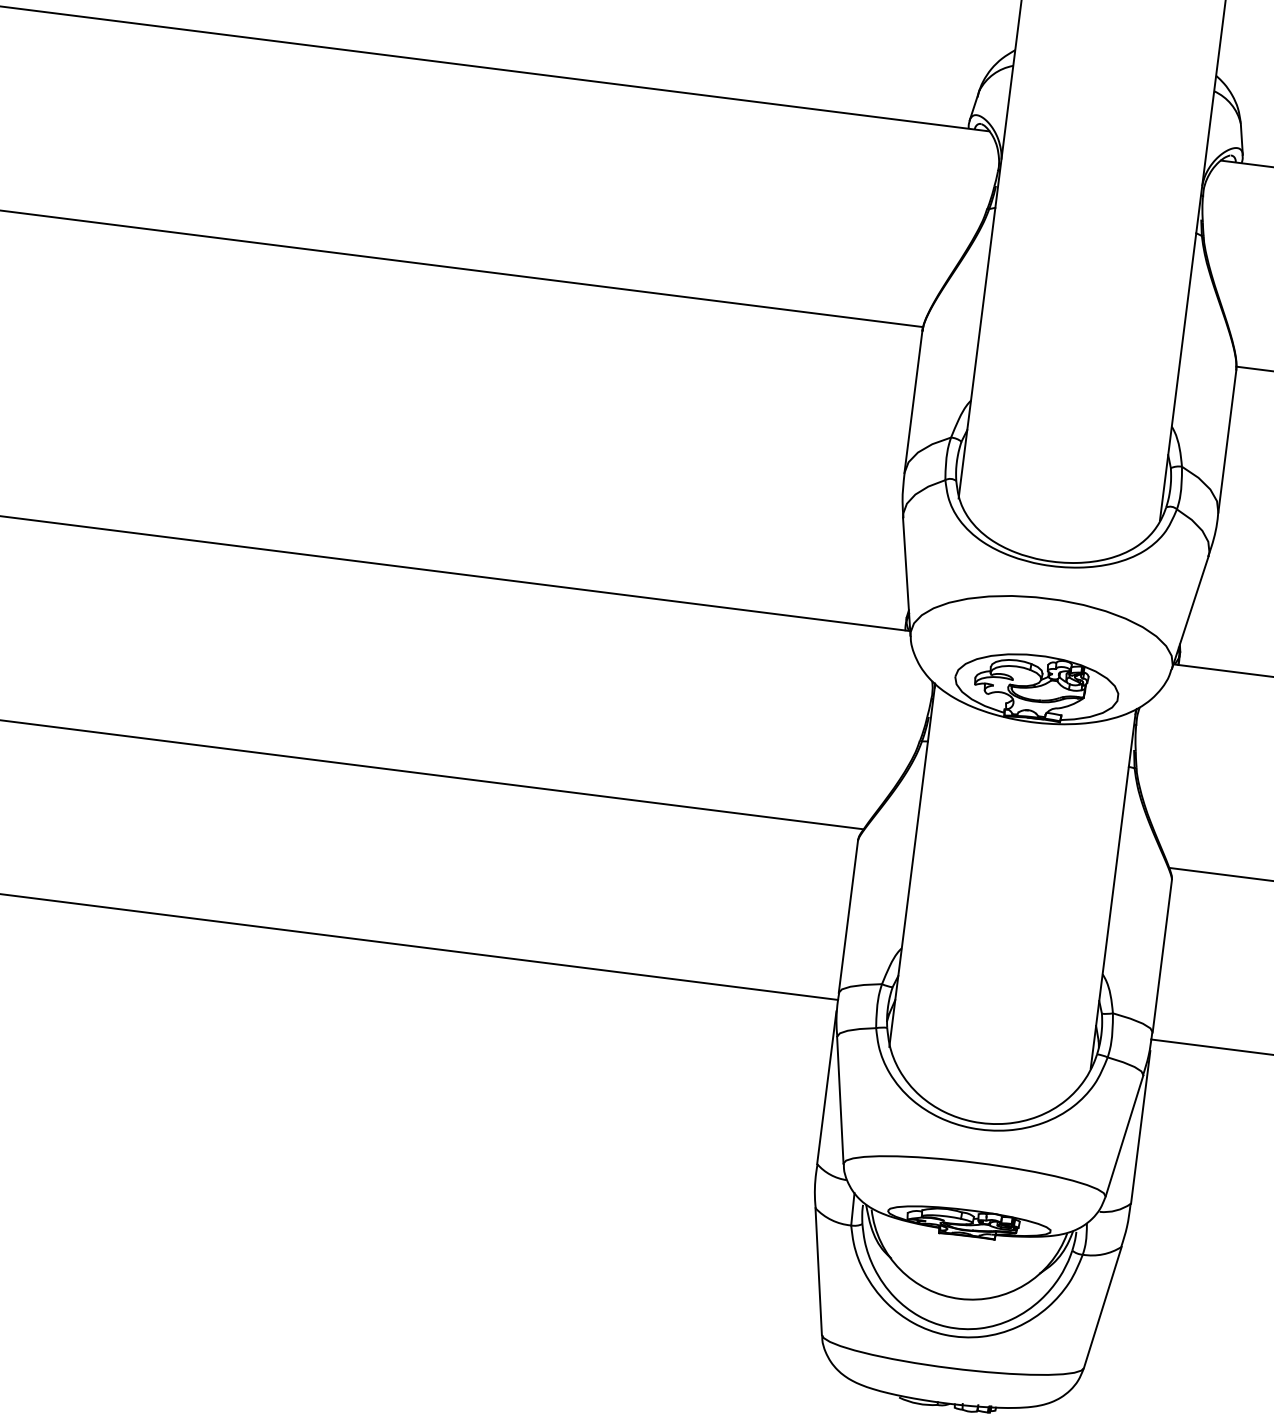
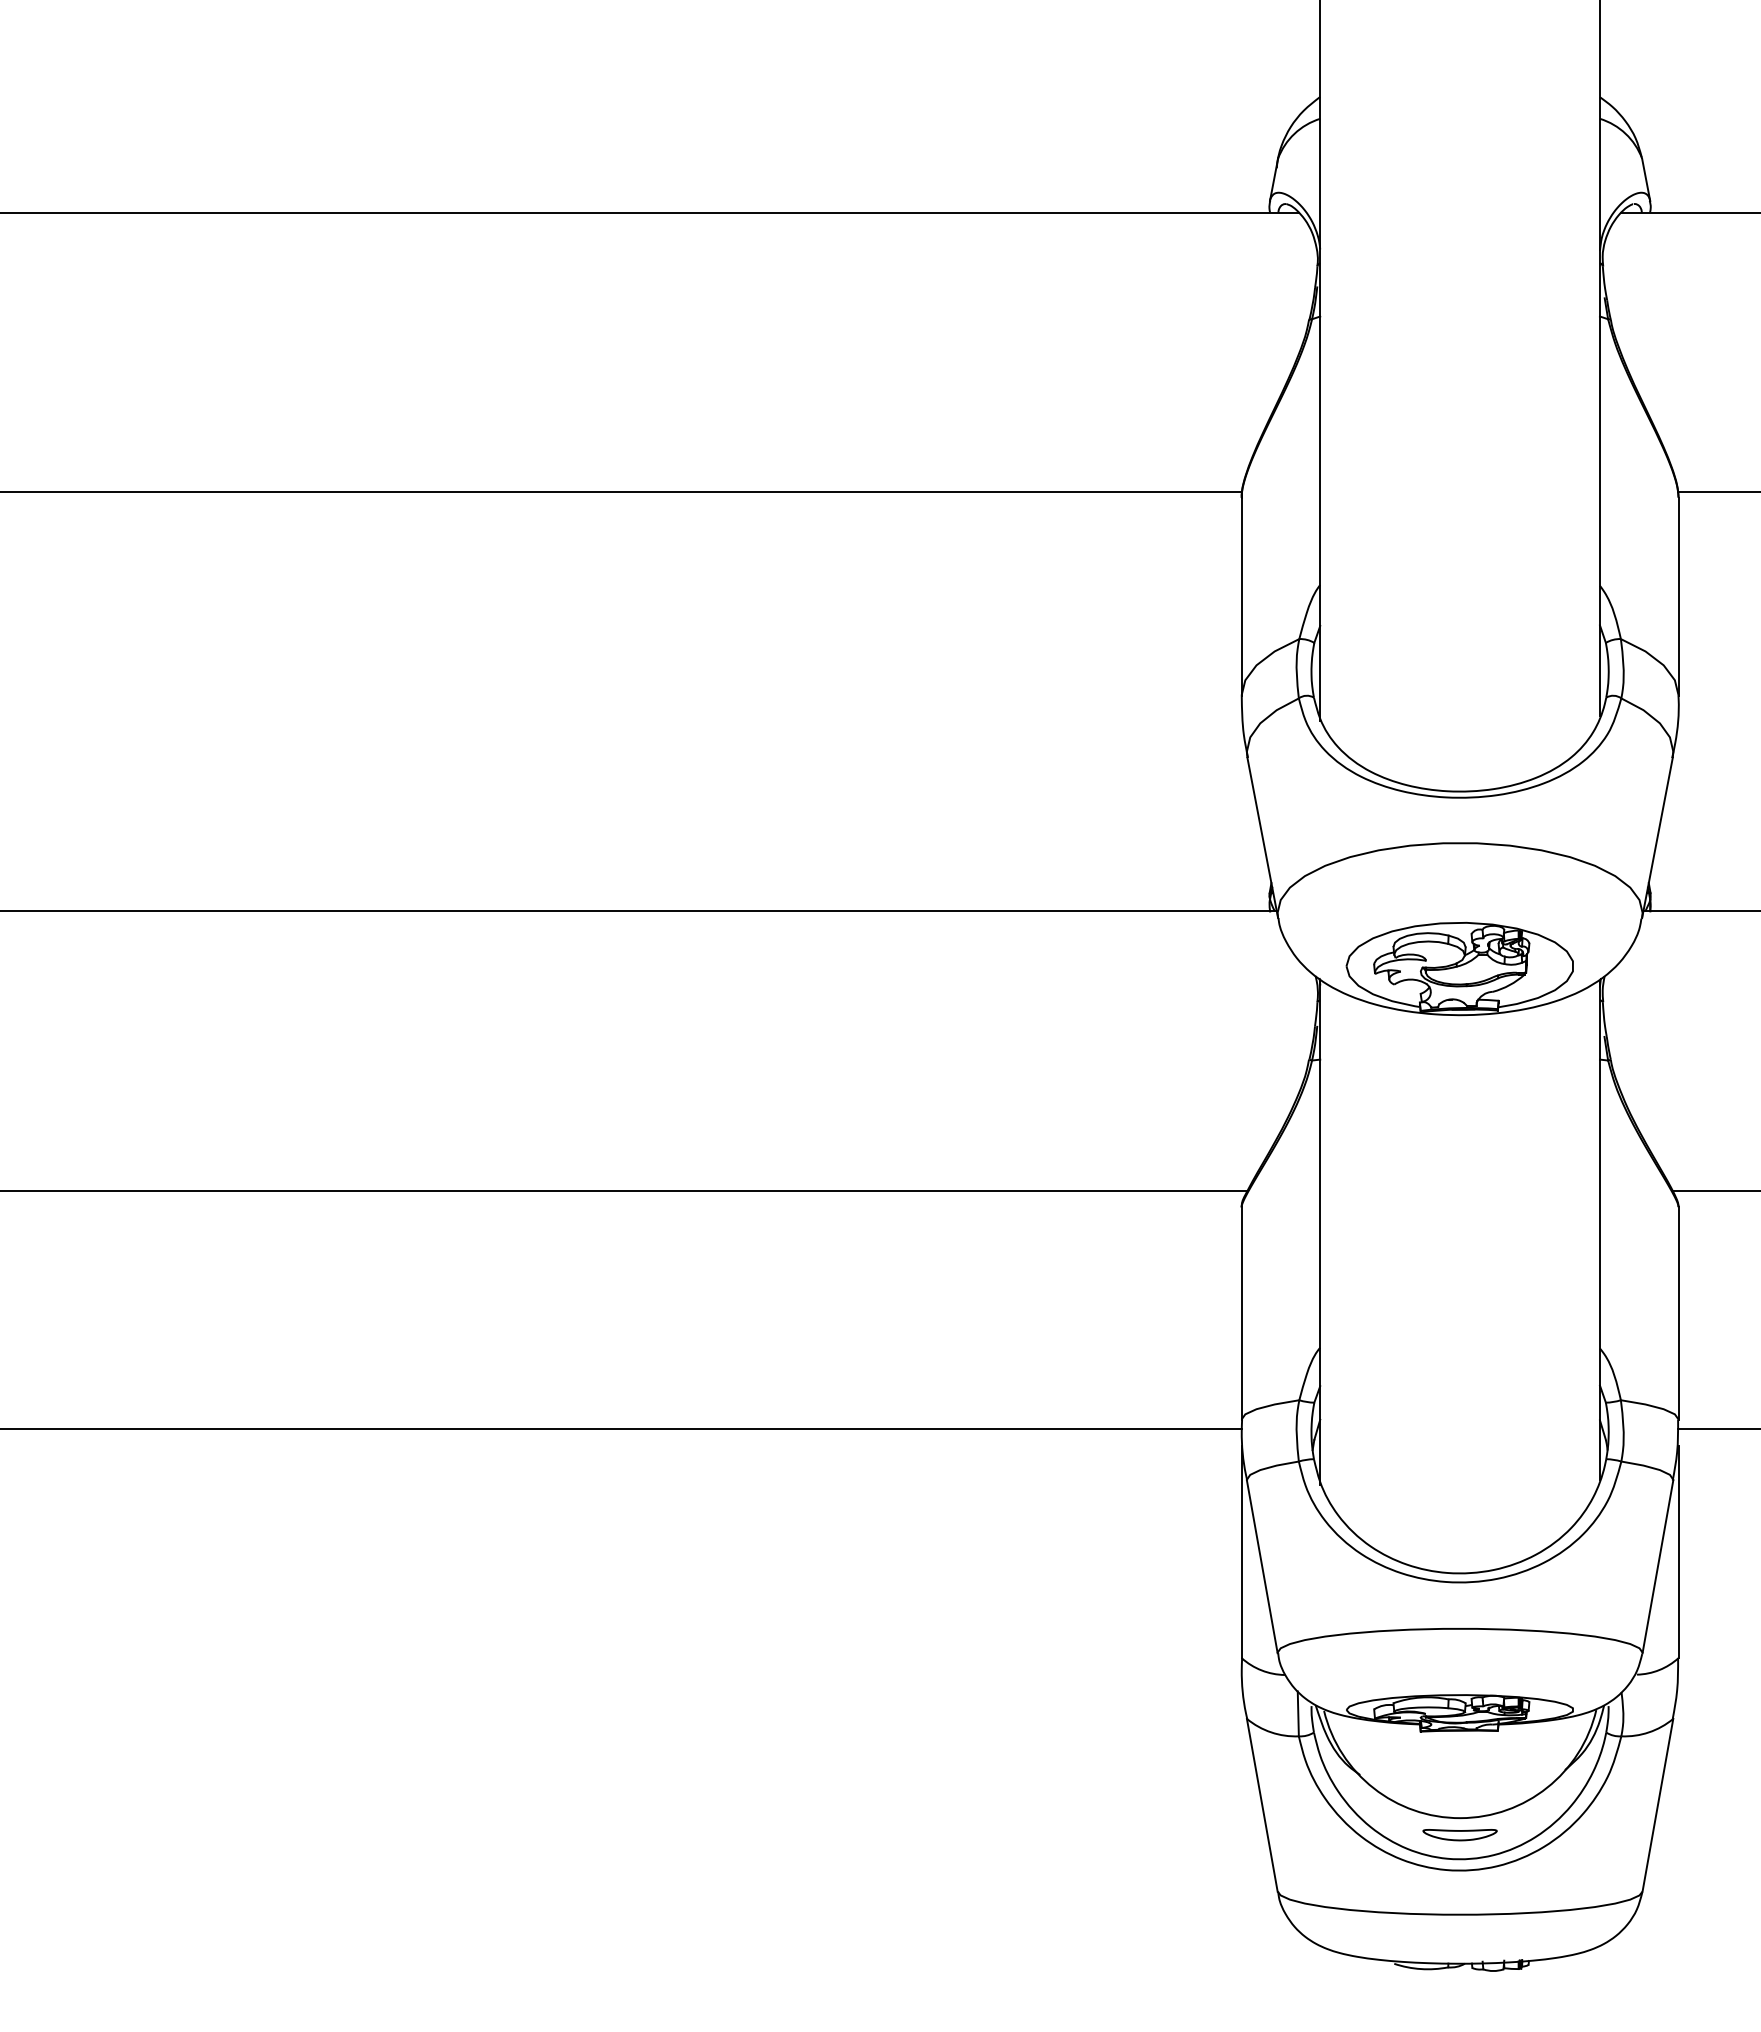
part: (957, 1311) -> (1459, 1835), added

